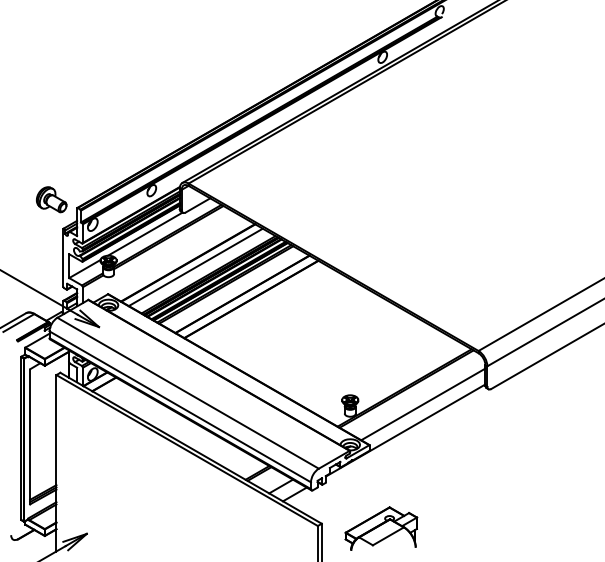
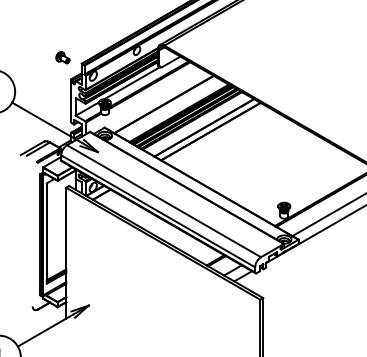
part: (51, 199) -> (62, 57), size x0.6
line: (195, 267) -> (169, 107), removed
part: (381, 528) -> (307, 301), removed

